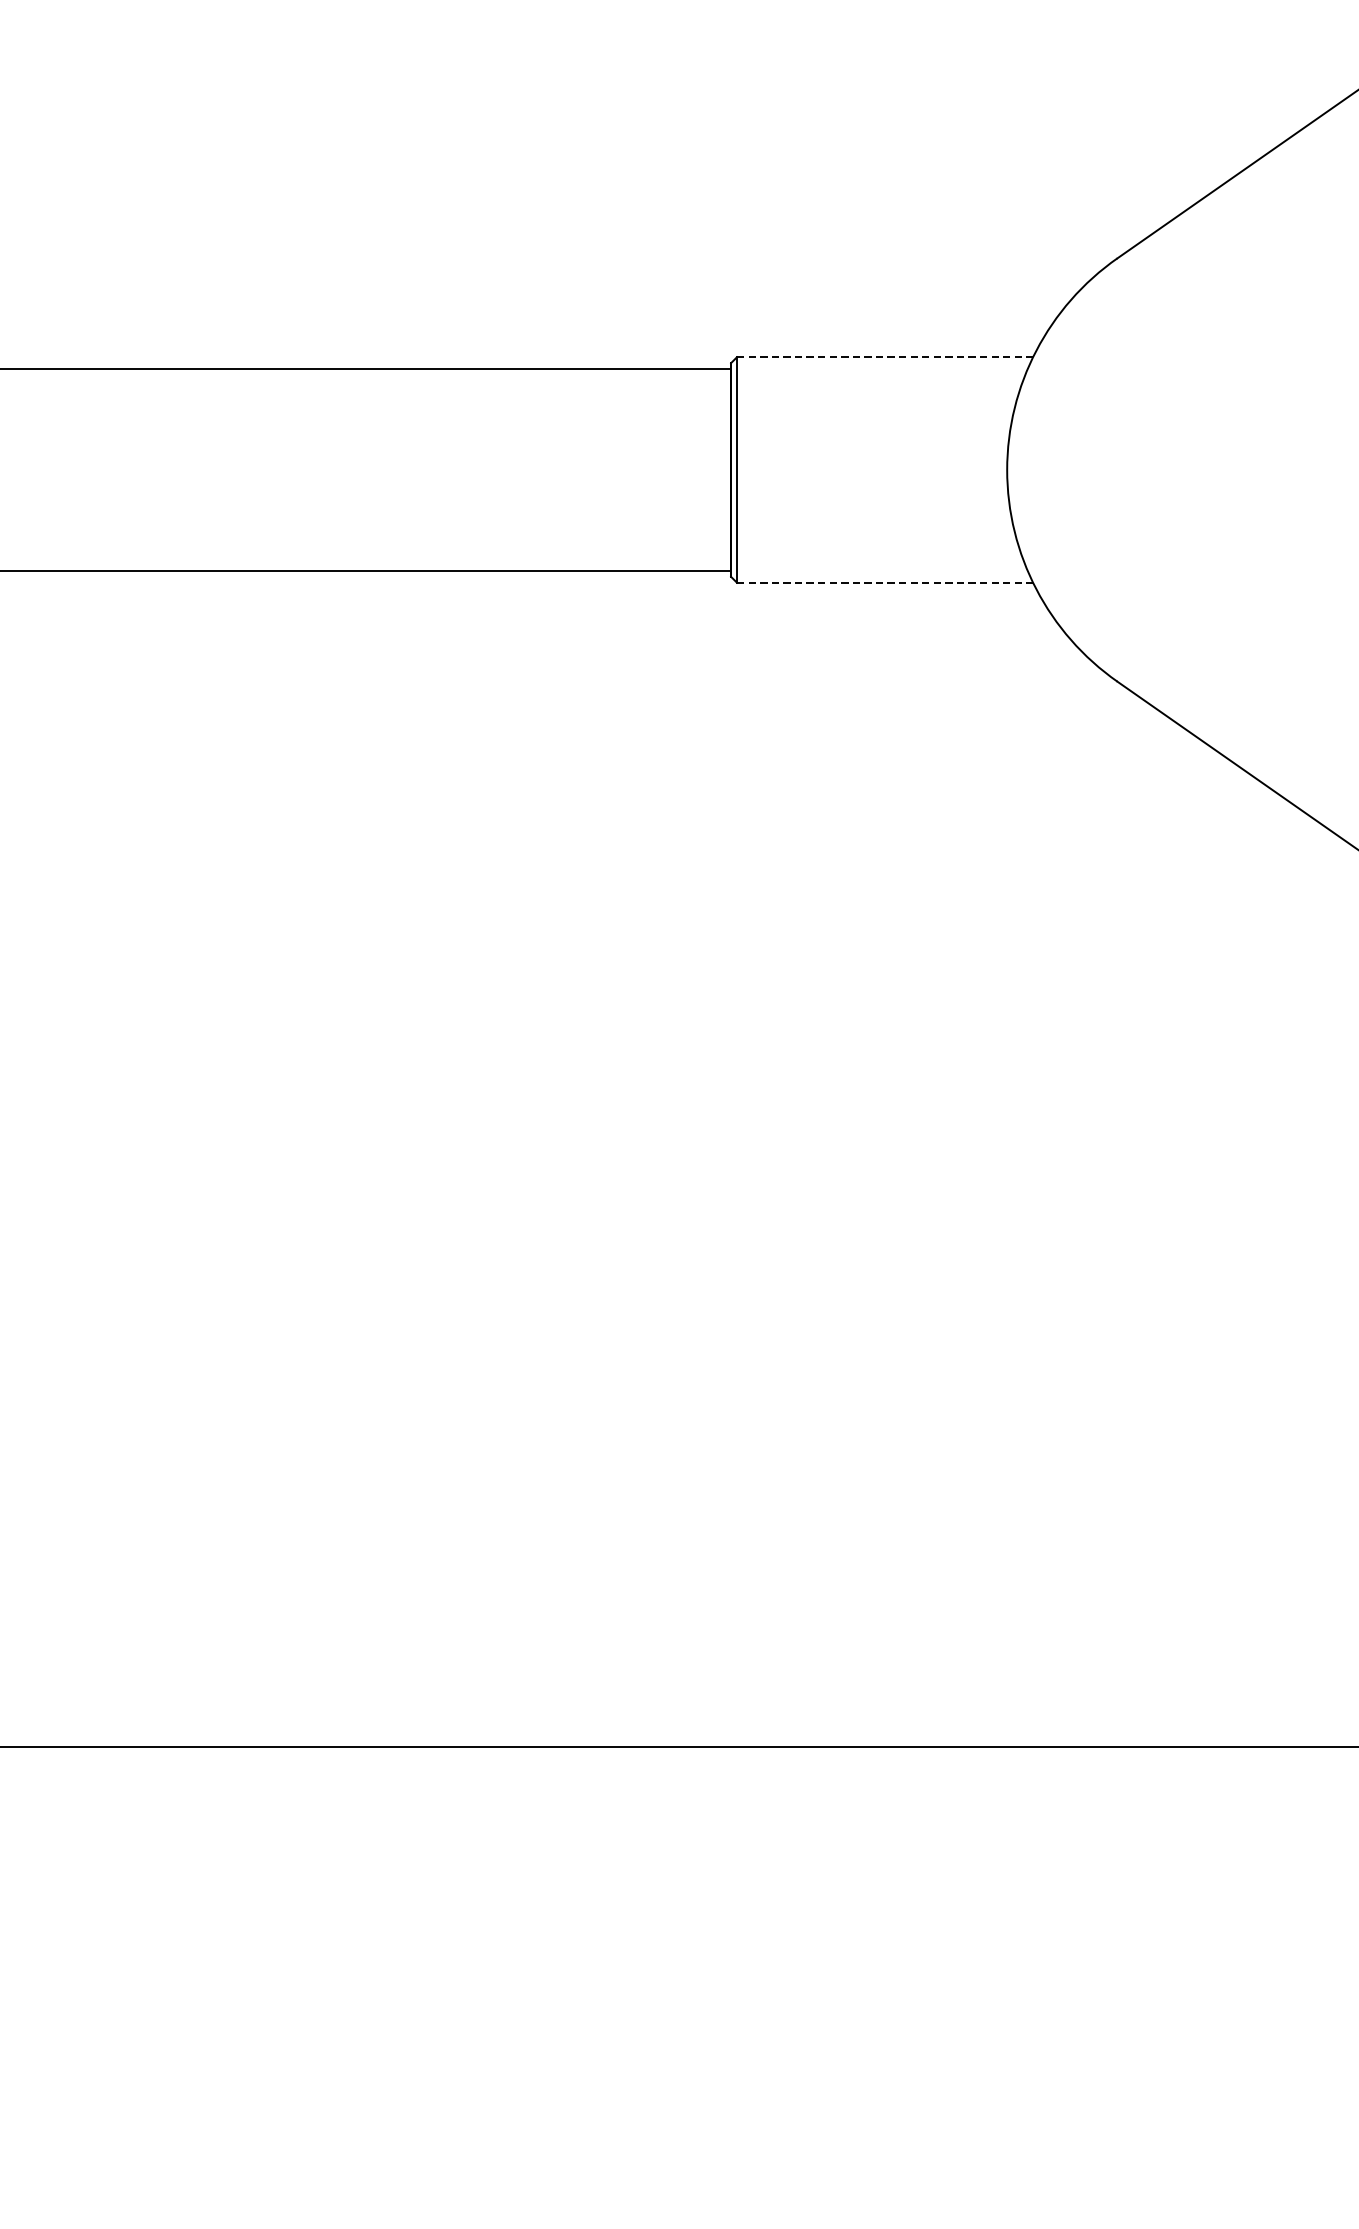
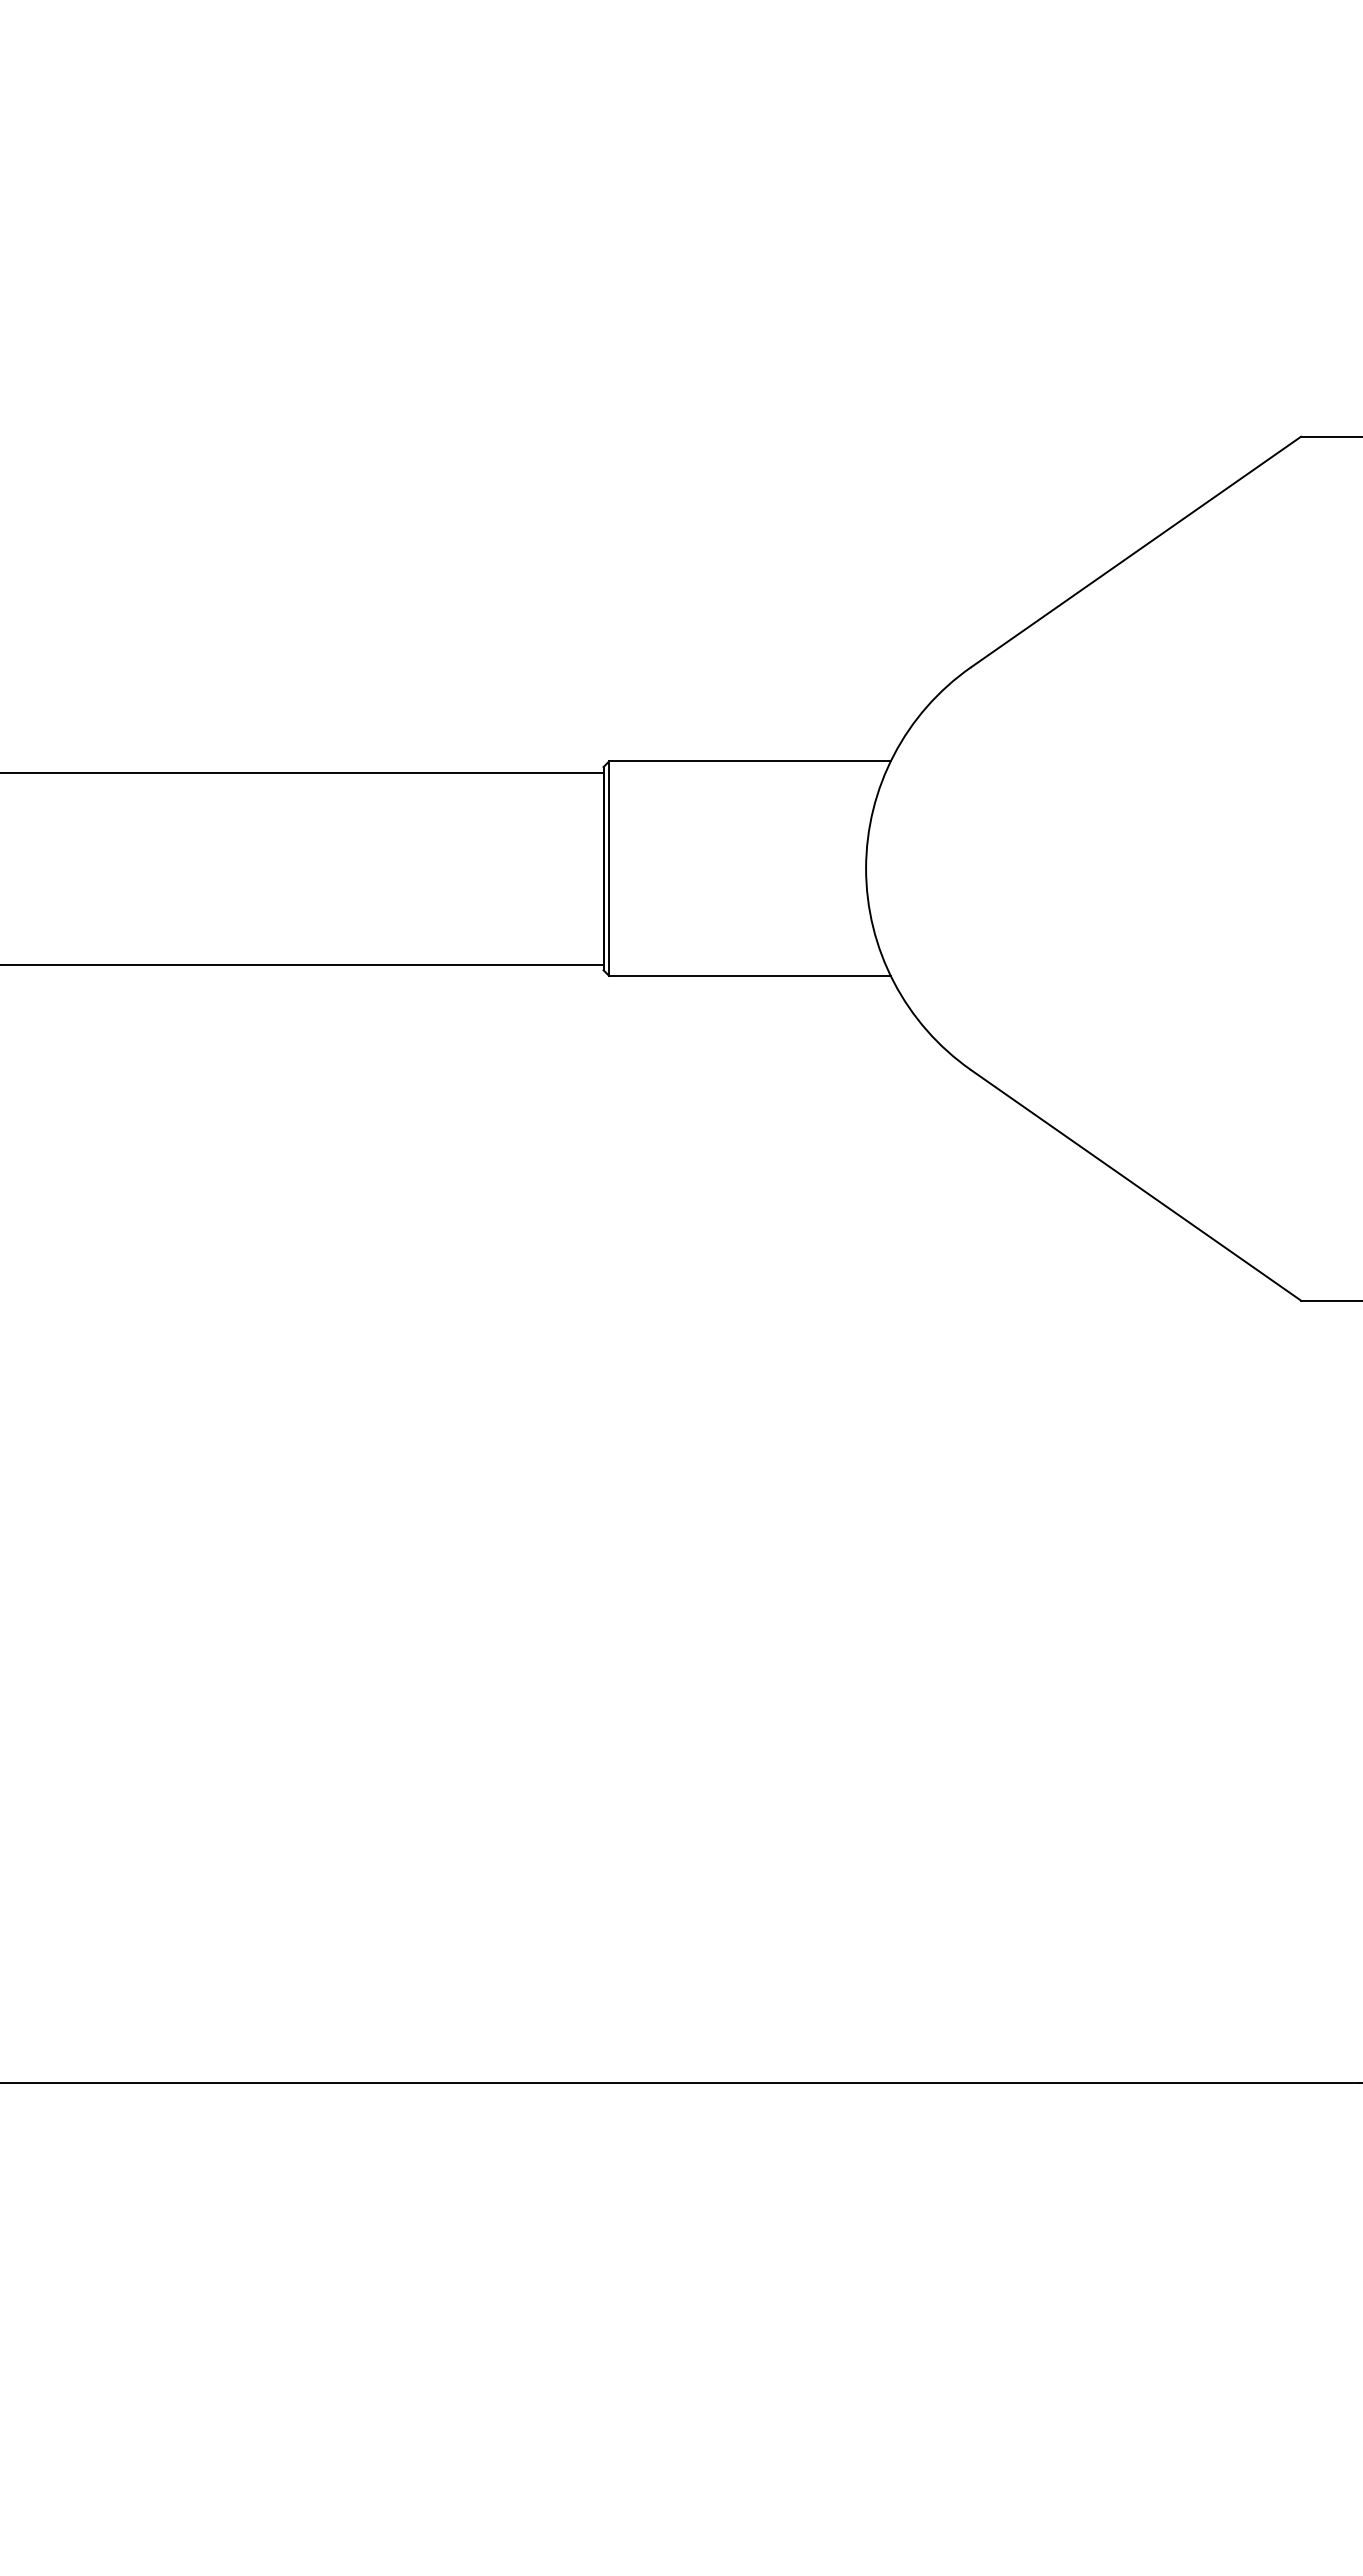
line: (884, 357) -> (749, 761), dashed -> solid
line: (884, 582) -> (749, 975), dashed -> solid

